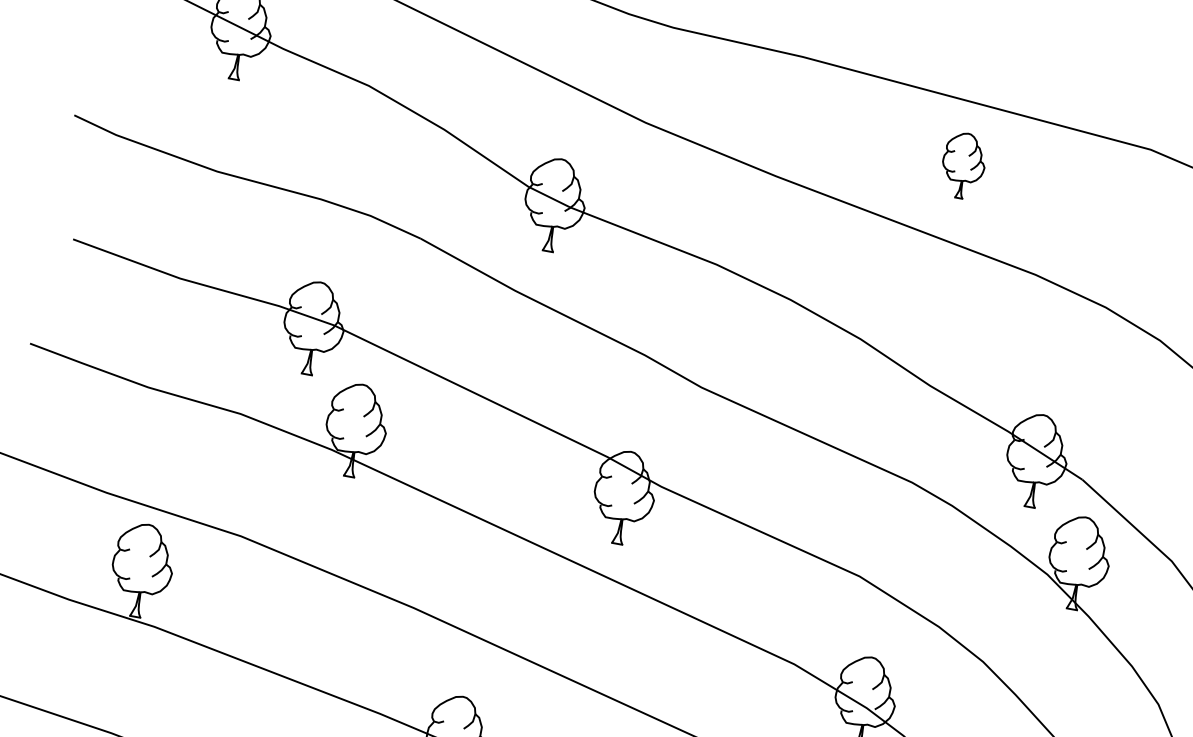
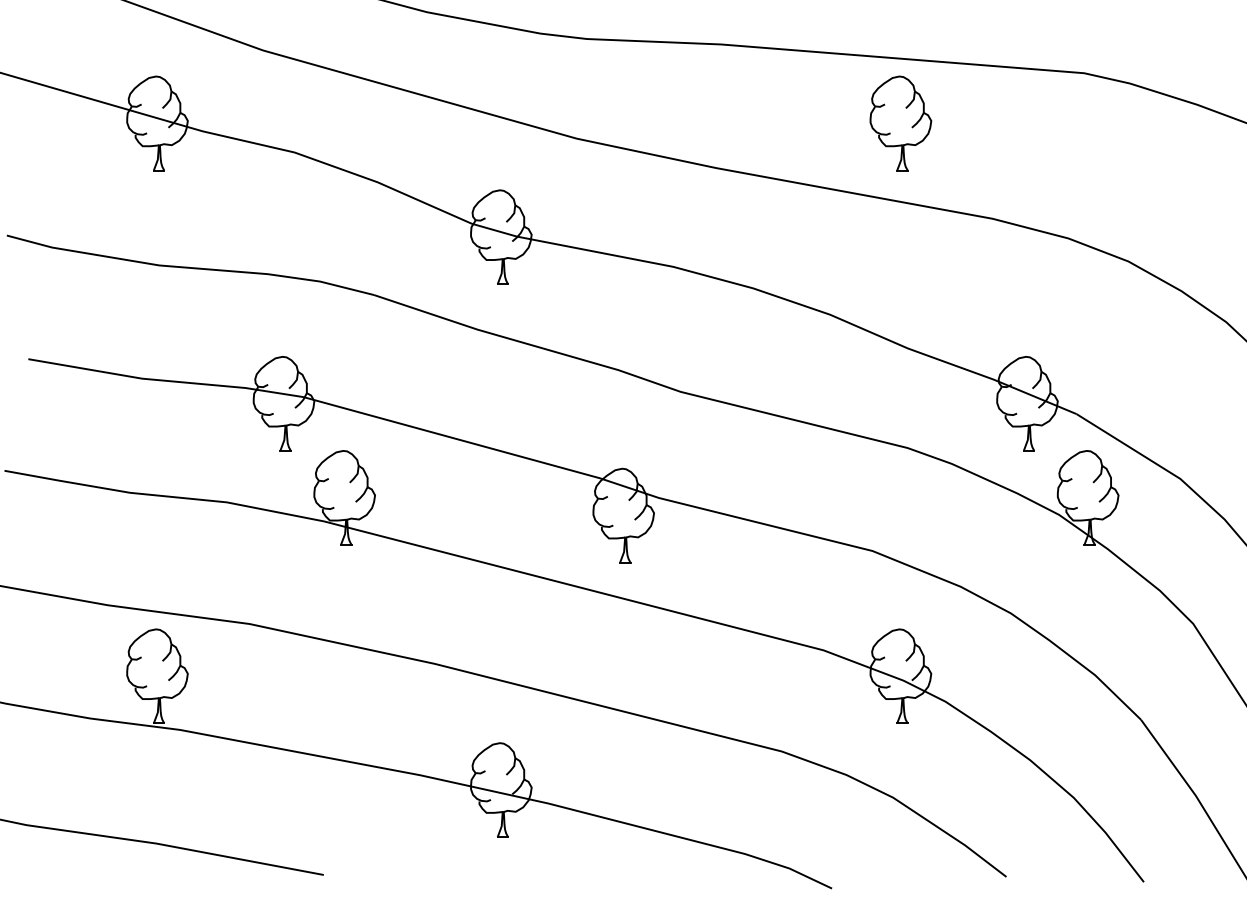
part: (963, 165) -> (900, 123), size x1.43

